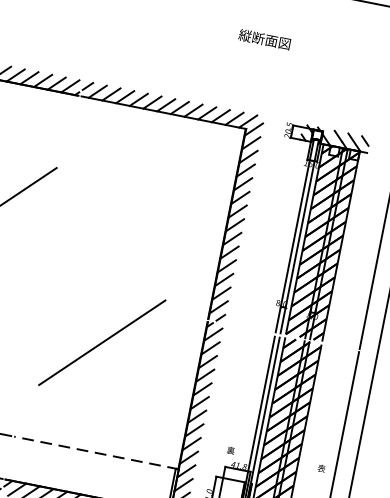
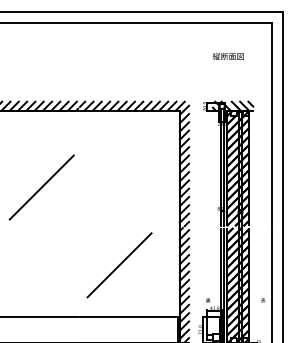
text: (264, 39) -> (228, 56), moved
line: (102, 343) -> (119, 265), moved
line: (95, 453) -> (129, 317), dashed -> solid

